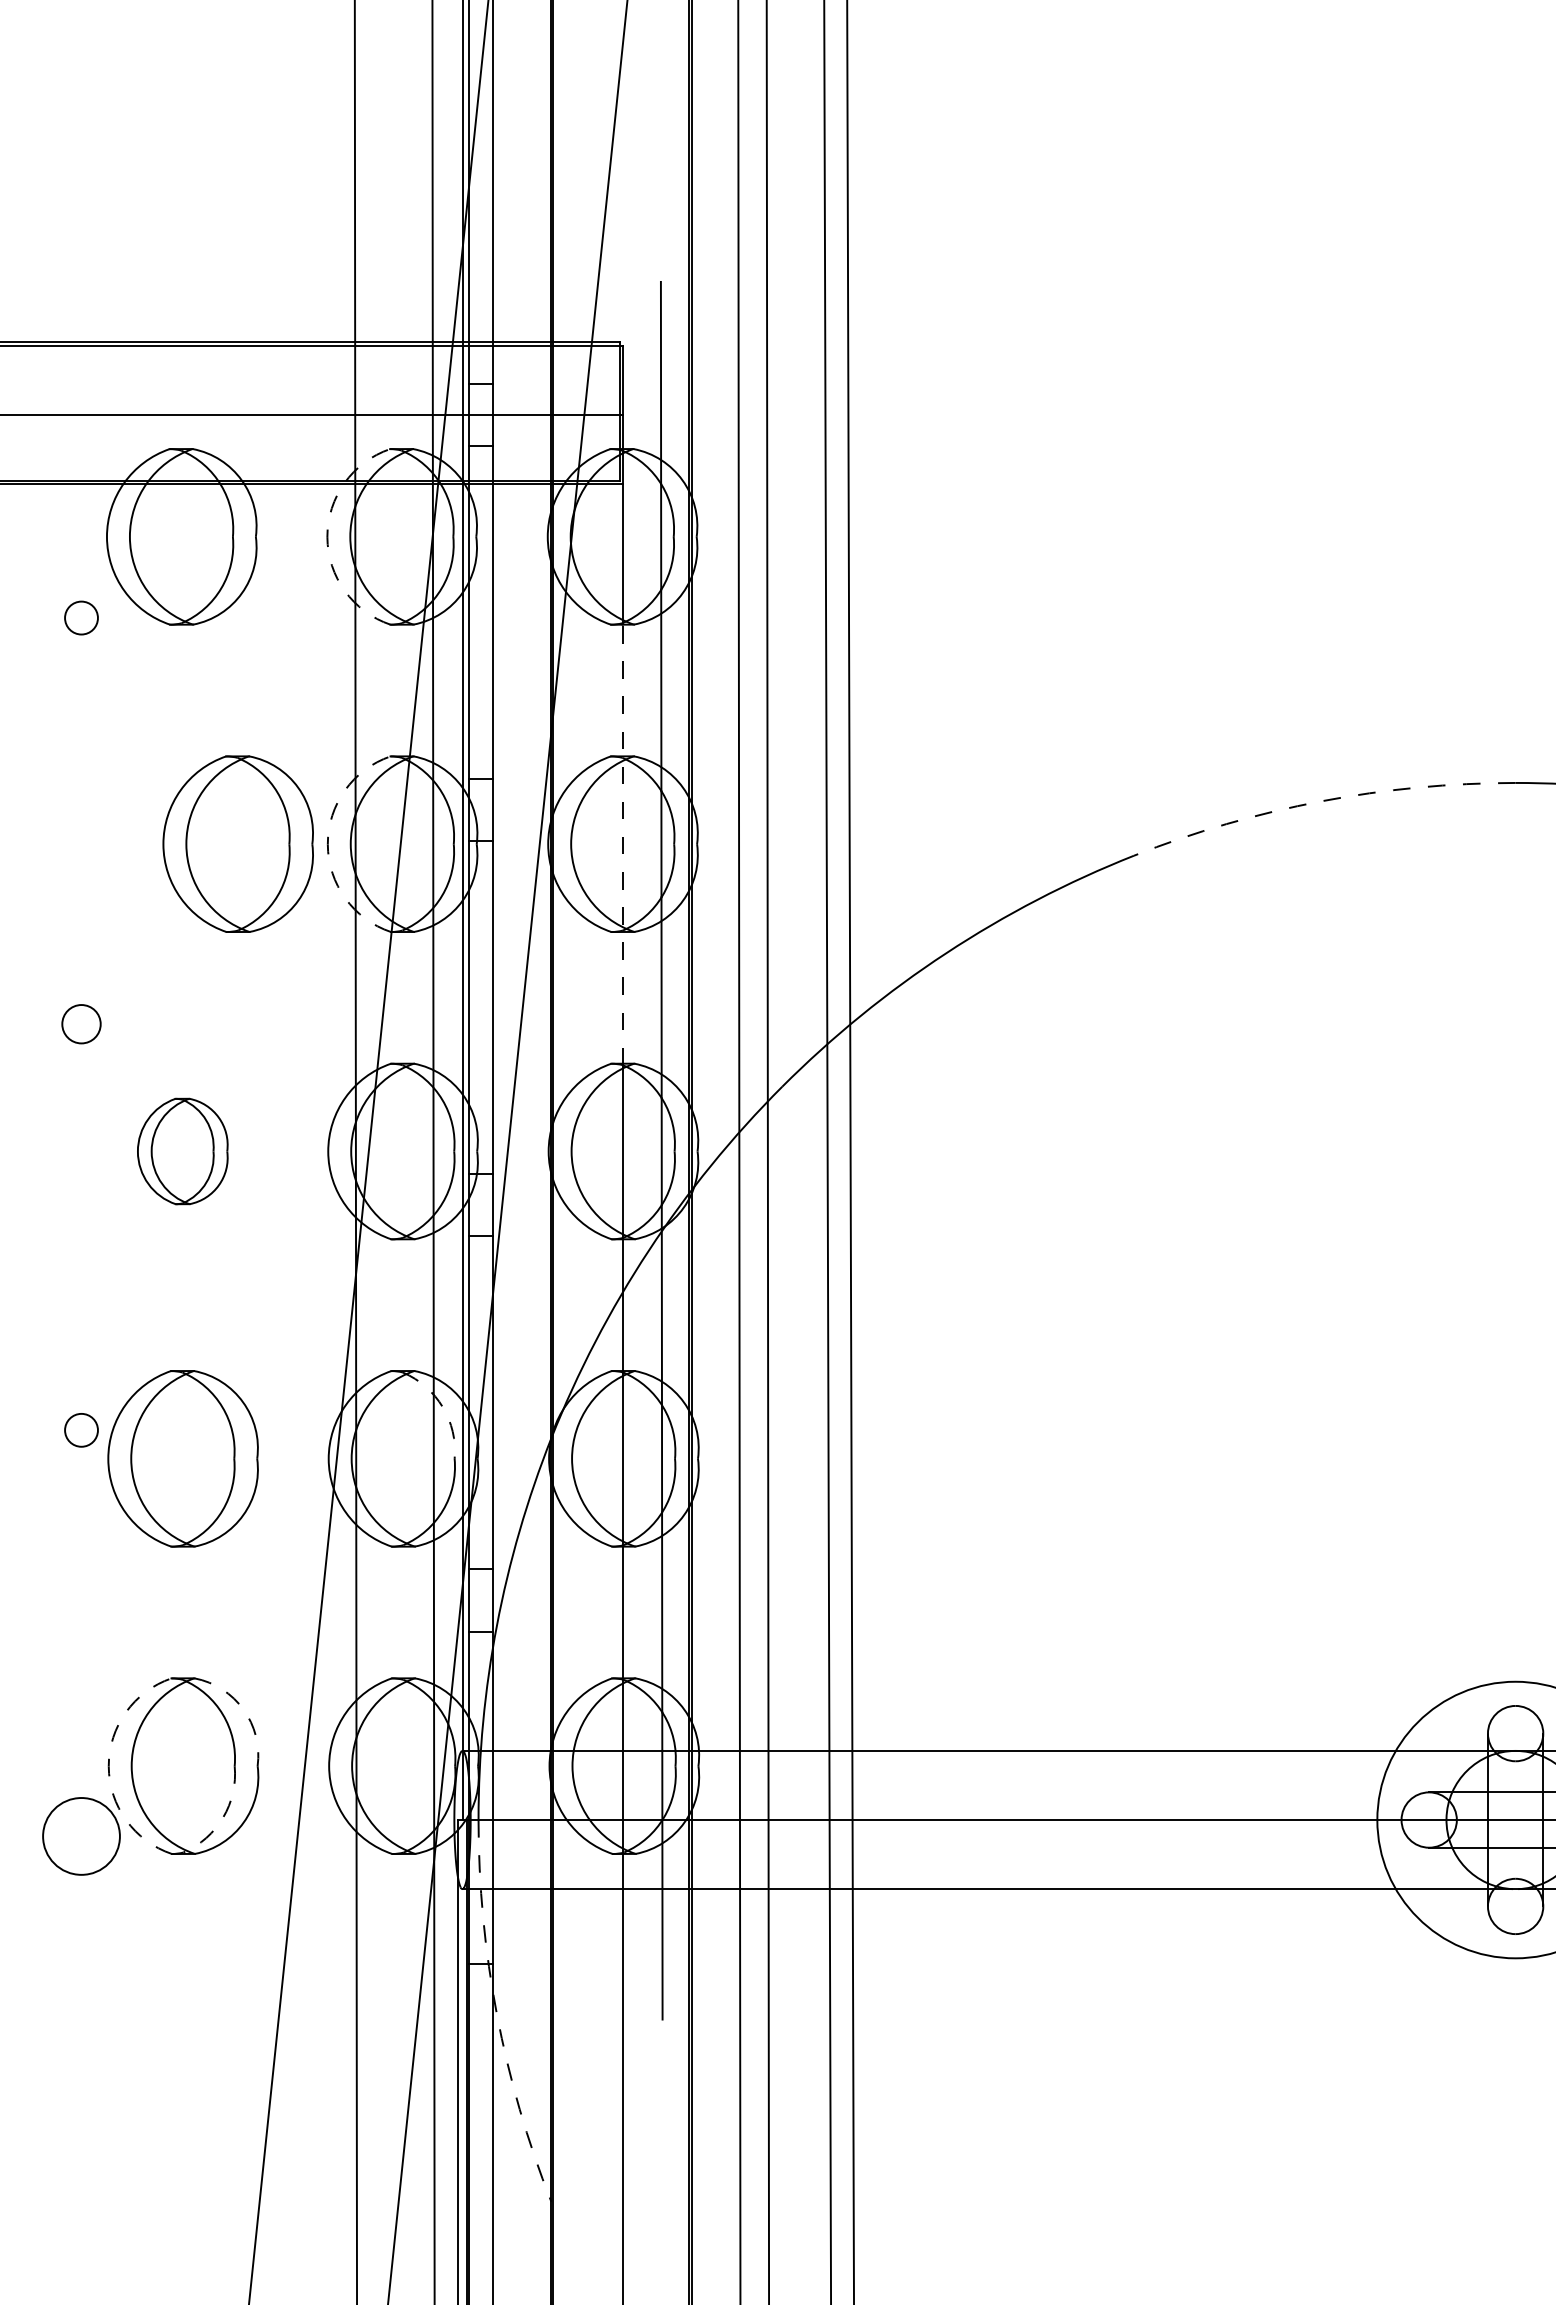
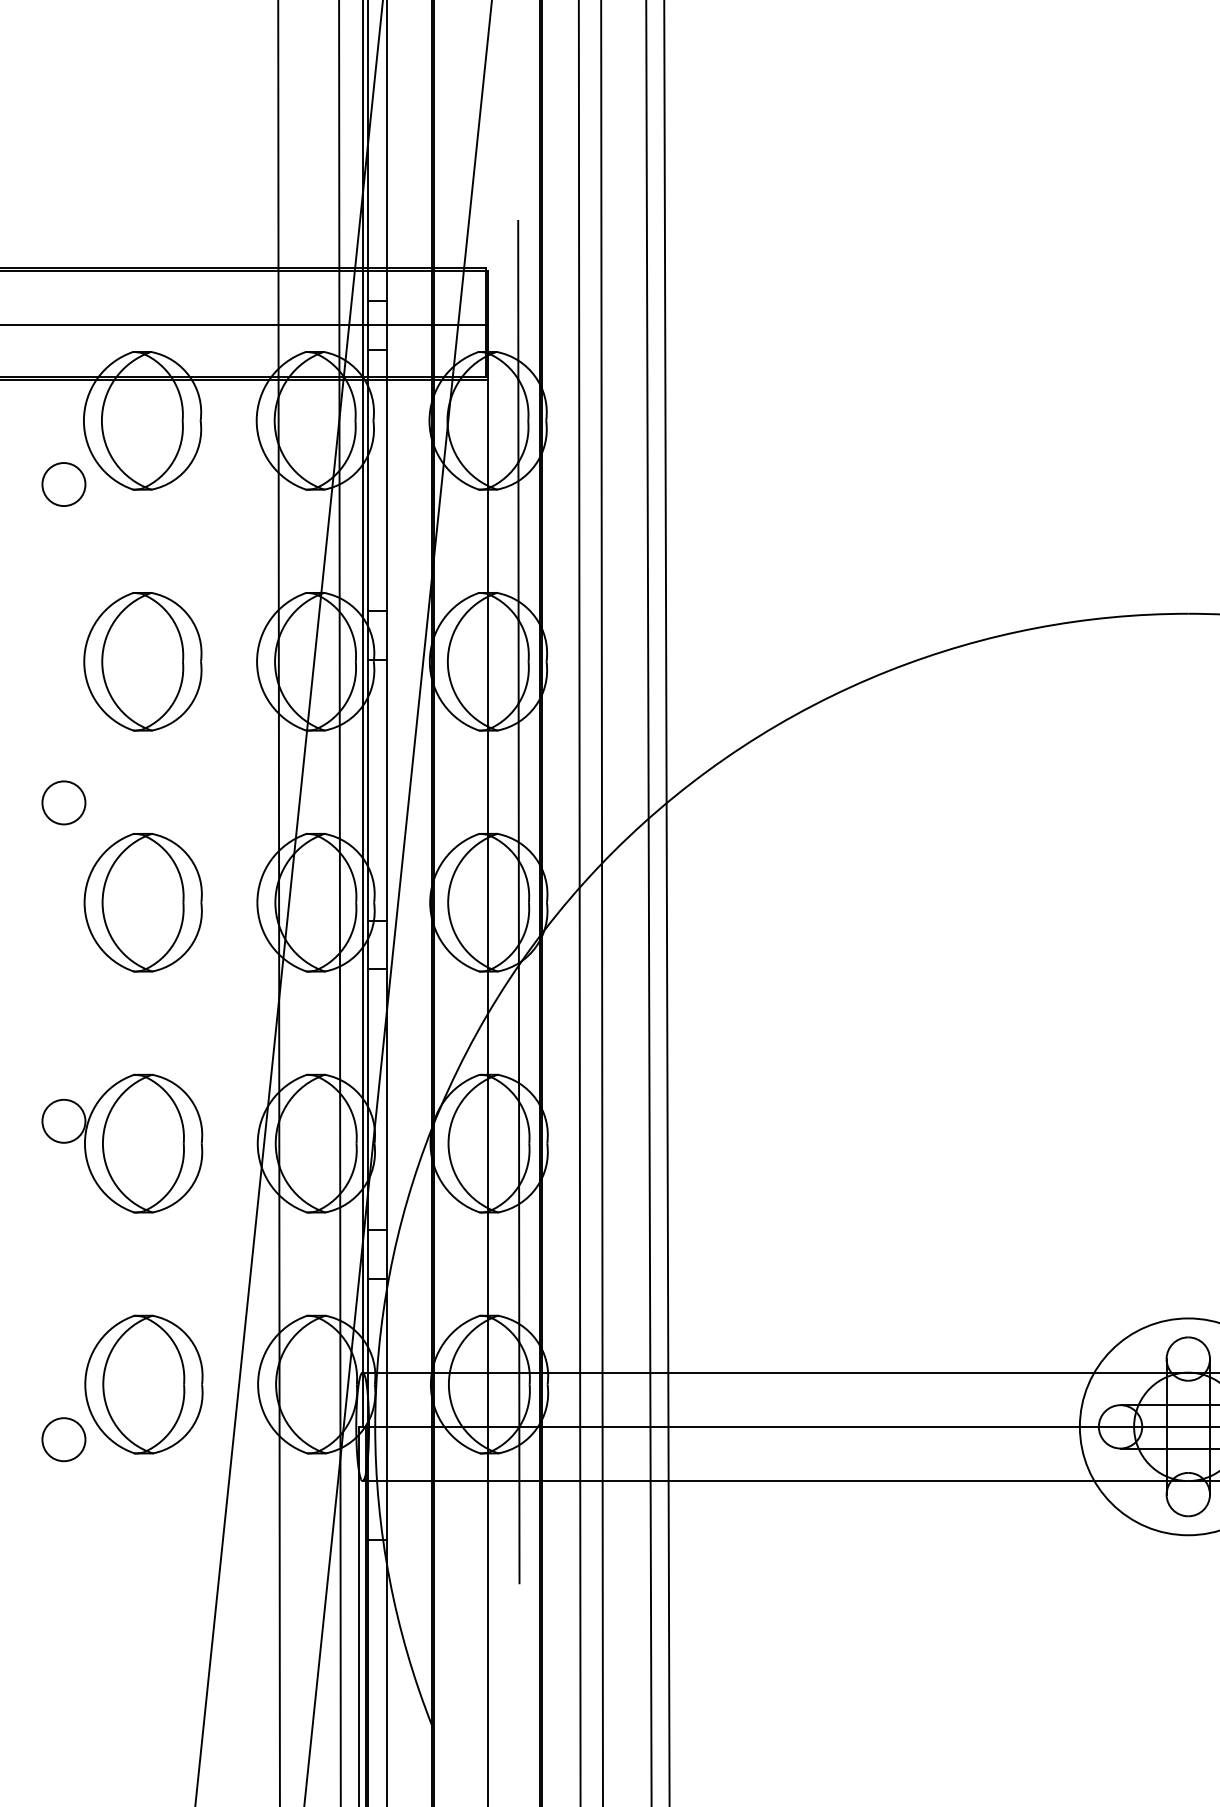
arc: (327, 537) -> (256, 421), dashed -> solid
circle: (81, 617) -> (63, 484), size x1.67
arc: (1321, 801) -> (1036, 628), dashed -> solid
part: (237, 843) -> (142, 661), moved
arc: (327, 844) -> (256, 662), dashed -> solid
line: (622, 844) -> (488, 662), dashed -> solid
circle: (81, 1023) -> (63, 802), size x1.43
part: (182, 1151) -> (143, 902), size x1.67
arc: (442, 1407) -> (346, 1103), dashed -> solid
circle: (81, 1429) -> (63, 1120), size x1.67
arc: (243, 1709) -> (190, 1340), dashed -> solid
arc: (108, 1766) -> (85, 1384), dashed -> solid
arc: (223, 1817) -> (175, 1424), dashed -> solid
circle: (81, 1835) -> (63, 1438), size x0.71
arc: (496, 2014) -> (389, 1579), dashed -> solid

